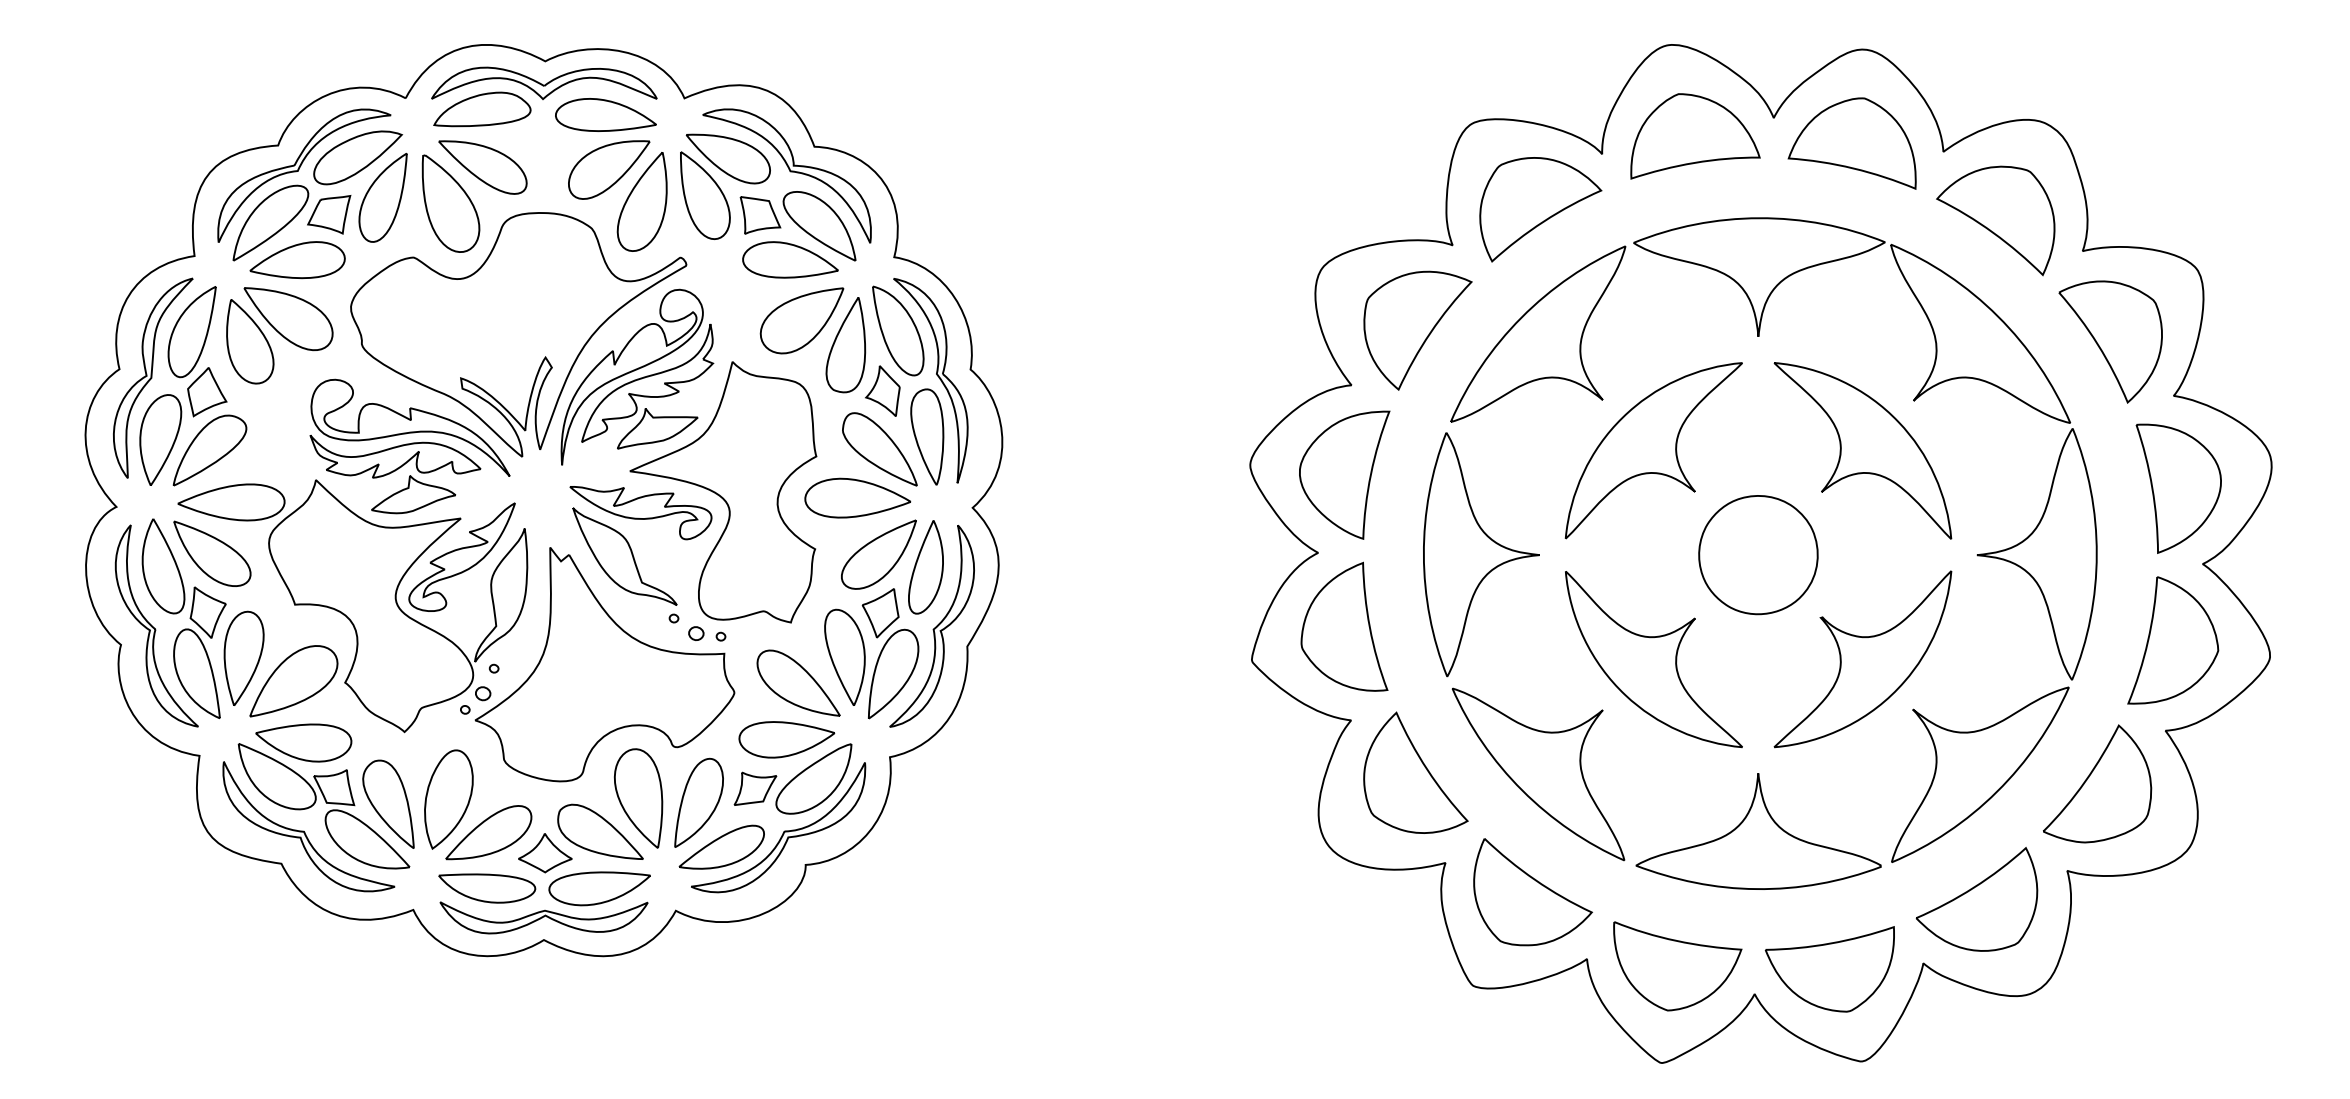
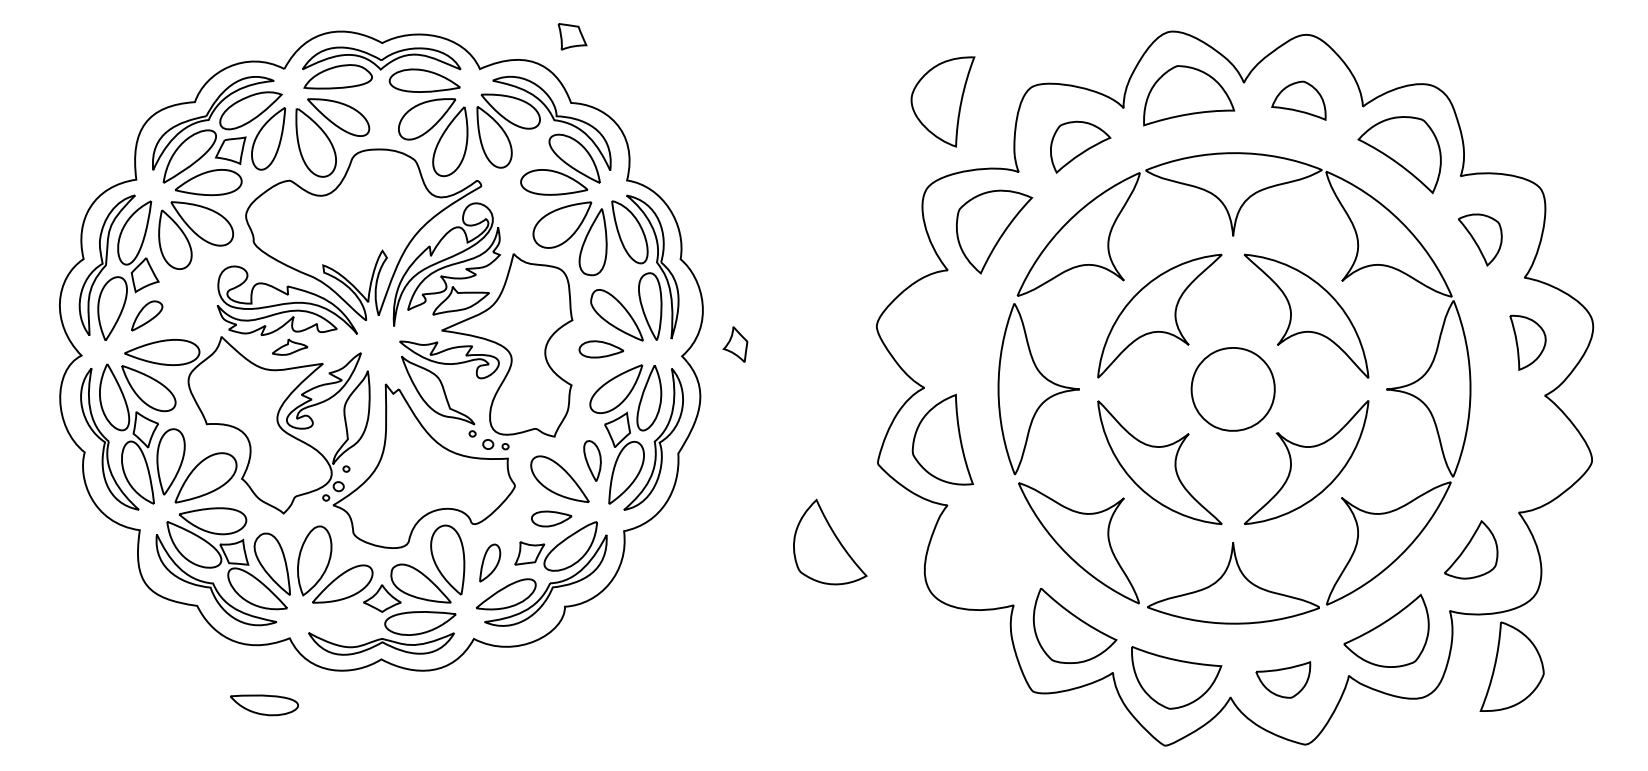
part: (1851, 143) -> (1298, 100), size x0.6
part: (1540, 209) -> (1080, 147), size x0.7
part: (760, 215) -> (572, 36), moved
part: (2110, 341) -> (1480, 239), size x0.6
part: (882, 390) -> (735, 344), moved
part: (209, 450) -> (146, 316), size x0.6
part: (1344, 474) -> (942, 101), moved
part: (2178, 488) -> (1527, 342), size x0.6
part: (413, 494) -> (289, 346), size x0.6
part: (857, 497) -> (601, 349), size x0.6
part: (2173, 640) -> (1512, 666), moved
part: (844, 656) -> (592, 460), size x0.6
part: (786, 739) -> (551, 518), size x0.6
part: (1415, 772) -> (829, 541), moved
part: (2097, 783) -> (1471, 549), size x0.7
part: (698, 802) -> (489, 562), size x0.6
part: (487, 888) -> (264, 705), moved
part: (1829, 969) -> (1283, 680), size x0.6

